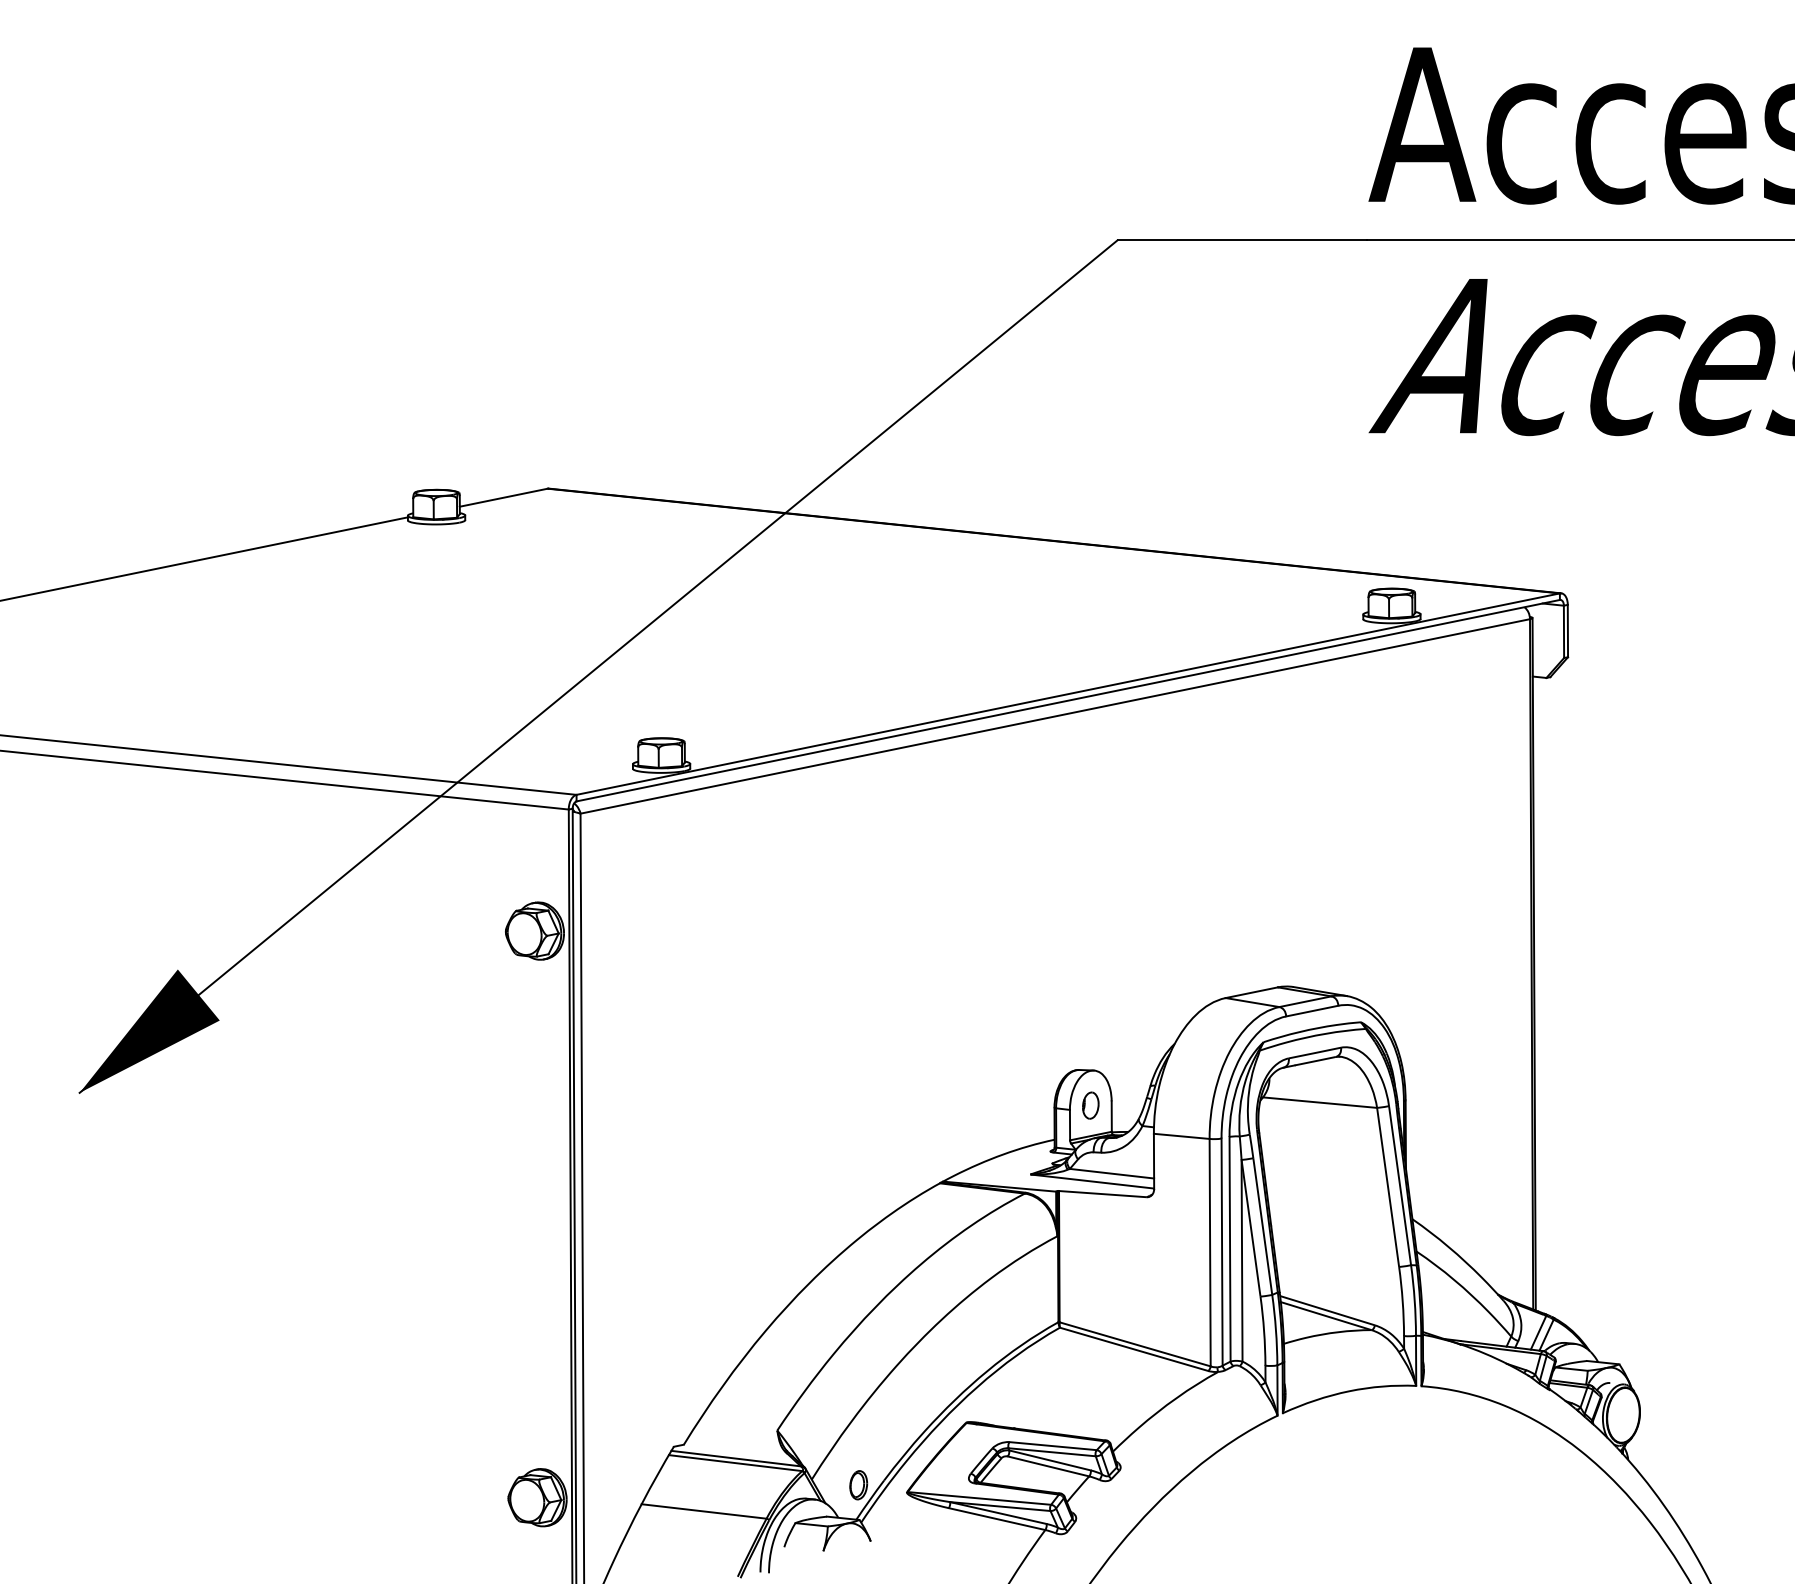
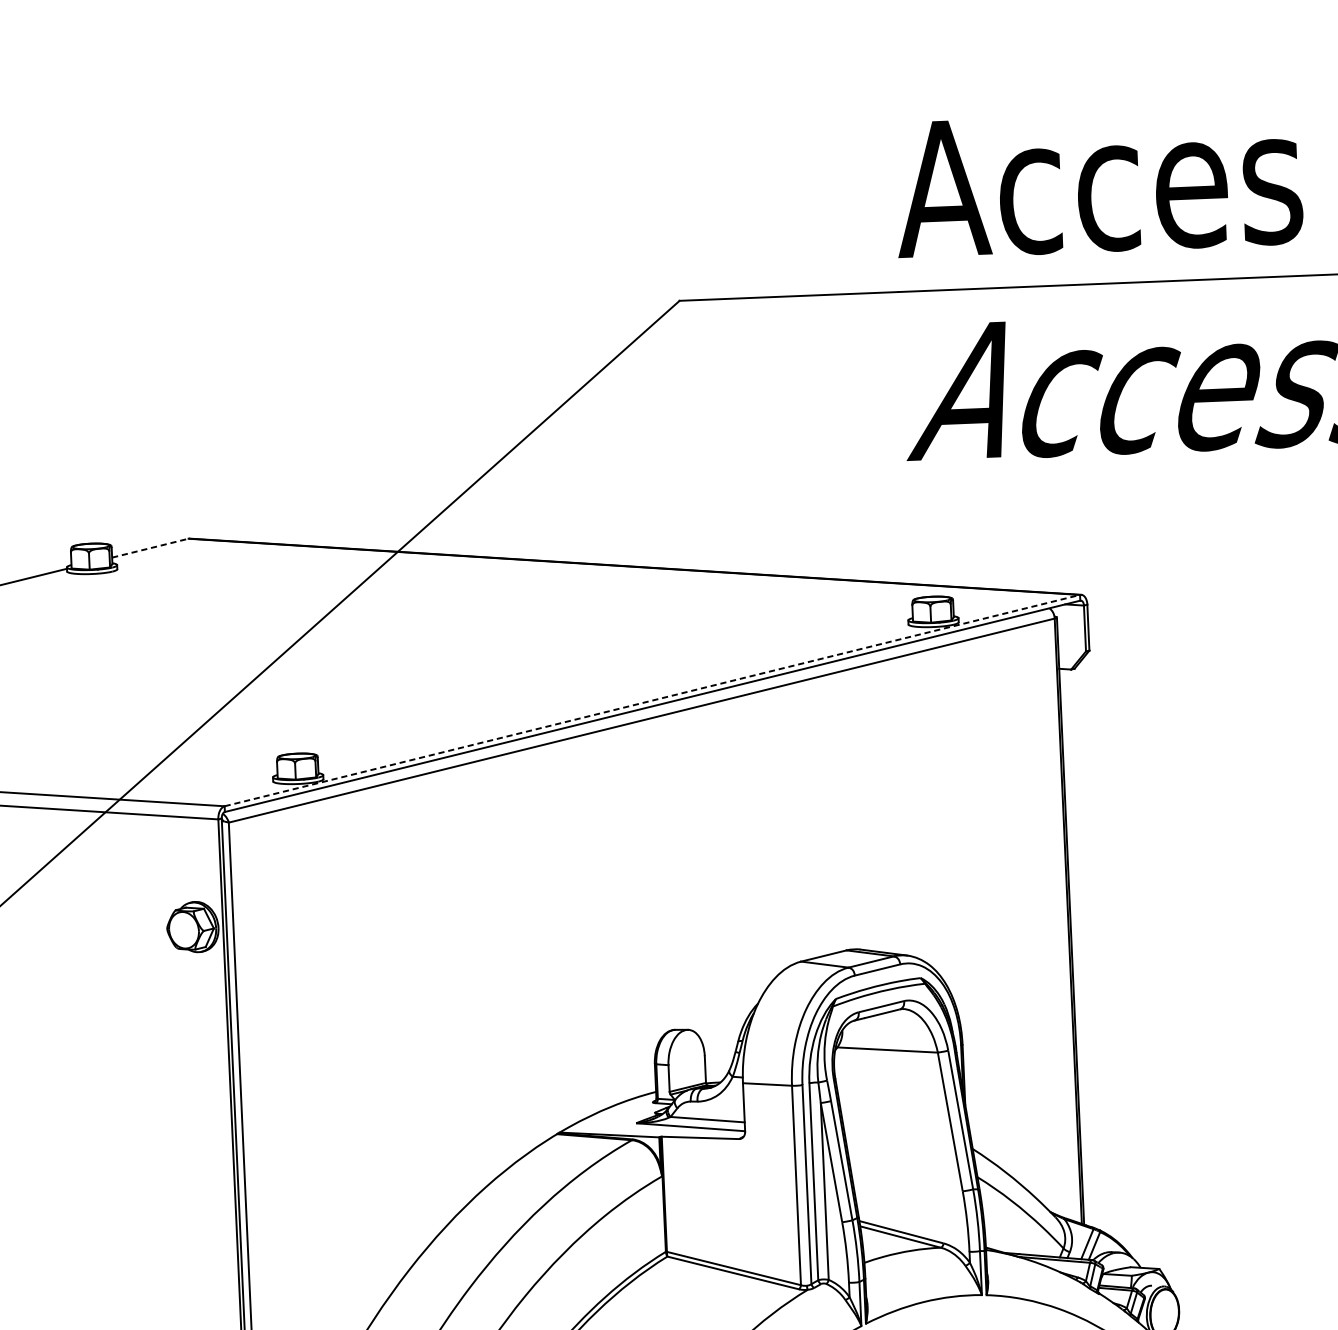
line: (503, 497) -> (150, 548), solid -> dashed
line: (1068, 694) -> (652, 700), solid -> dashed
part: (1090, 1105) -> (686, 1060), removed

